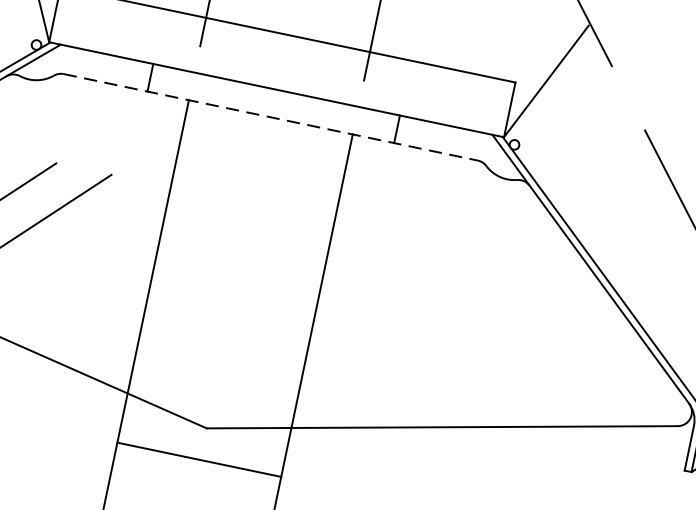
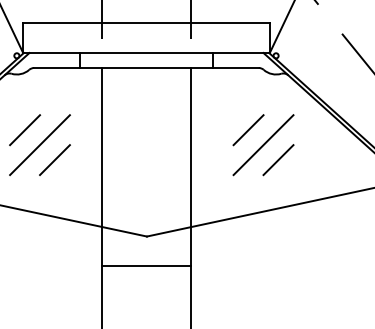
line: (272, 116) -> (147, 67), dashed -> solid
line: (65, 252) -> (54, 160), added
line: (434, 271) -> (248, 130), added
line: (456, 305) -> (263, 145), added
line: (478, 338) -> (278, 160), added
line: (199, 459) -> (146, 265), moved

